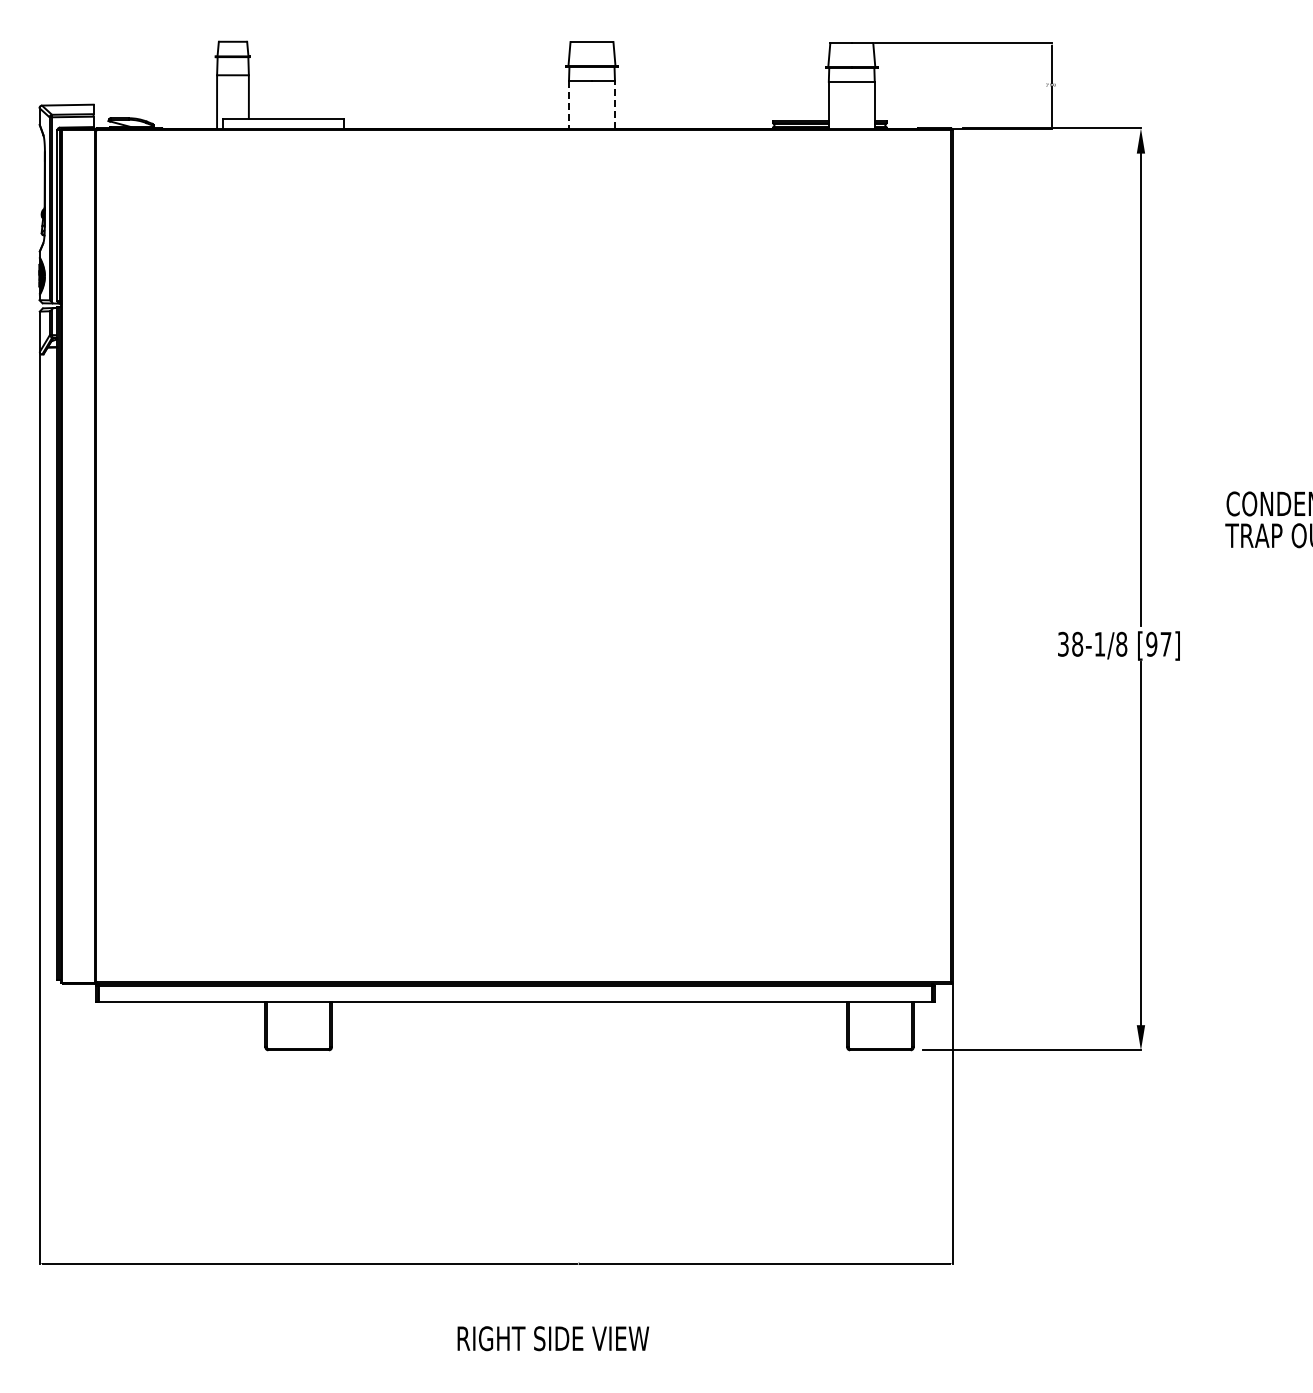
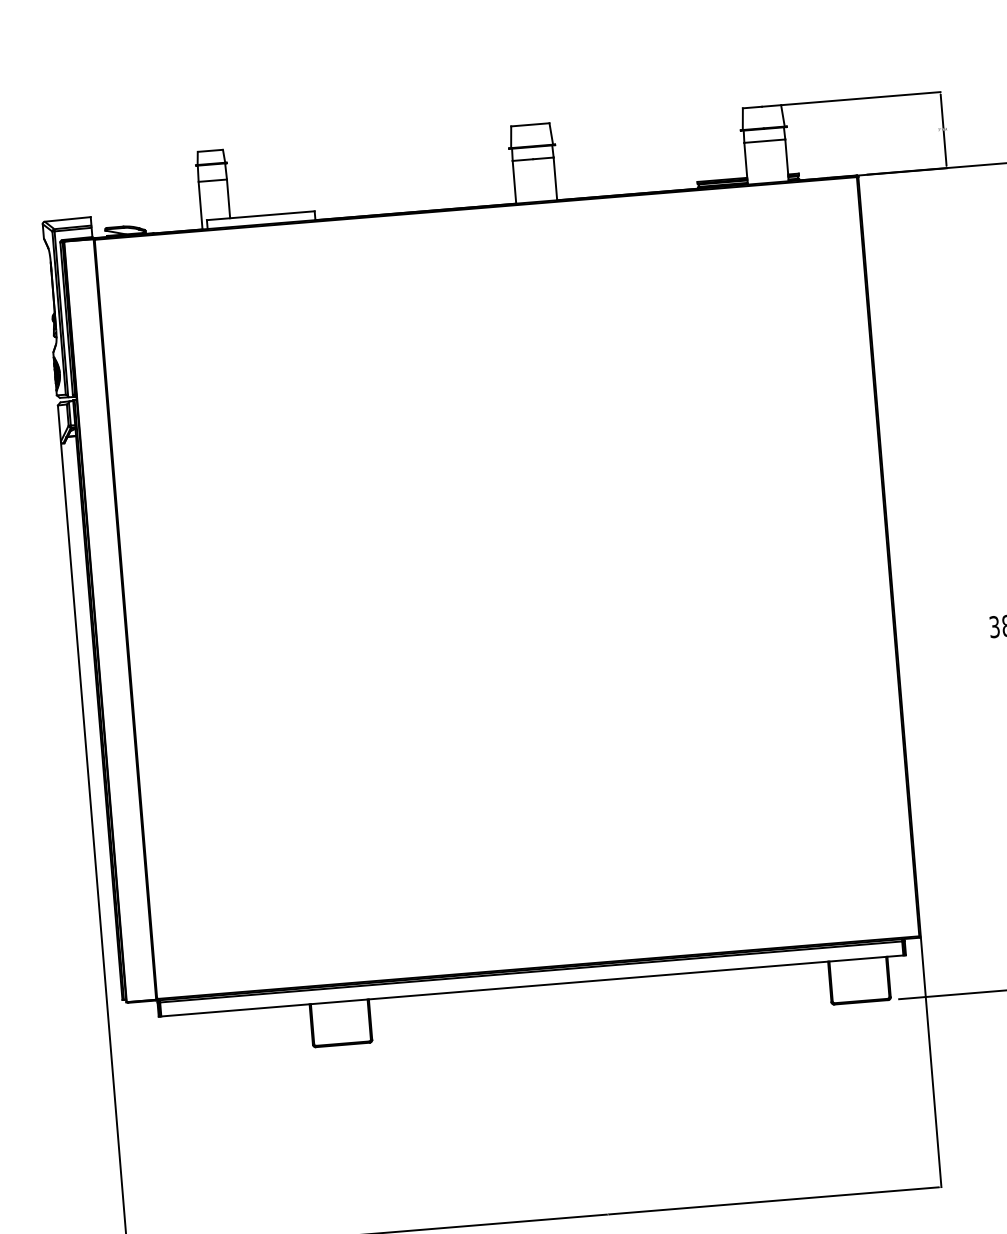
line: (569, 104) -> (514, 182), dashed -> solid
line: (614, 104) -> (554, 178), dashed -> solid

